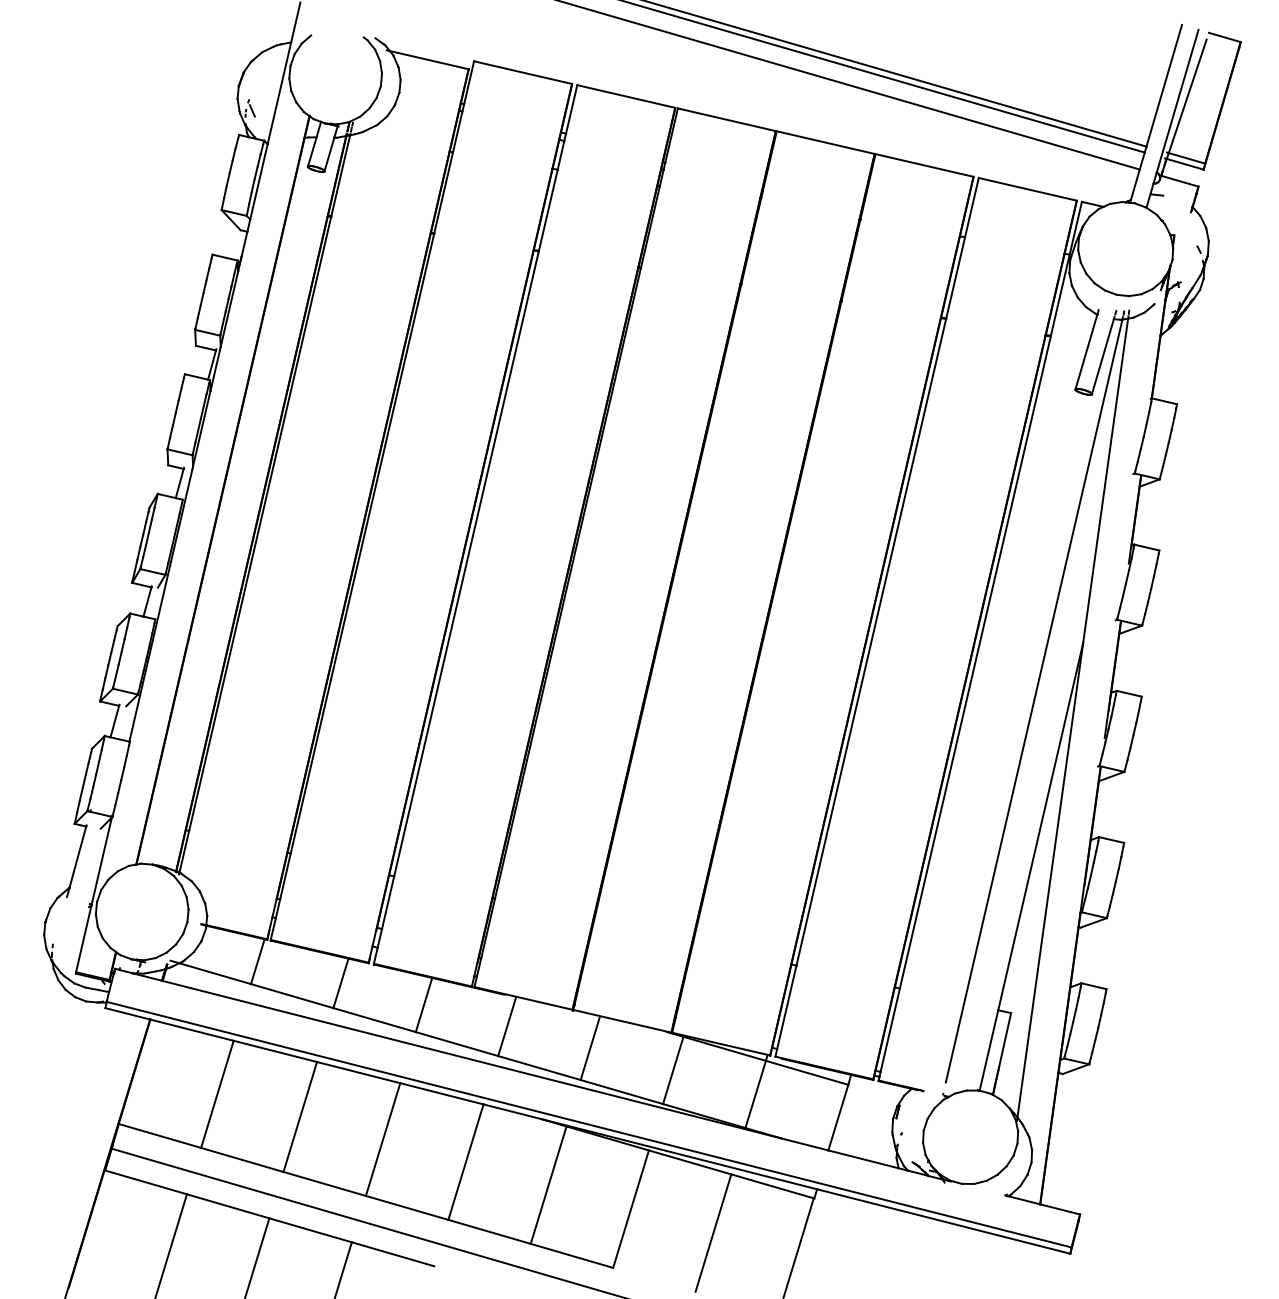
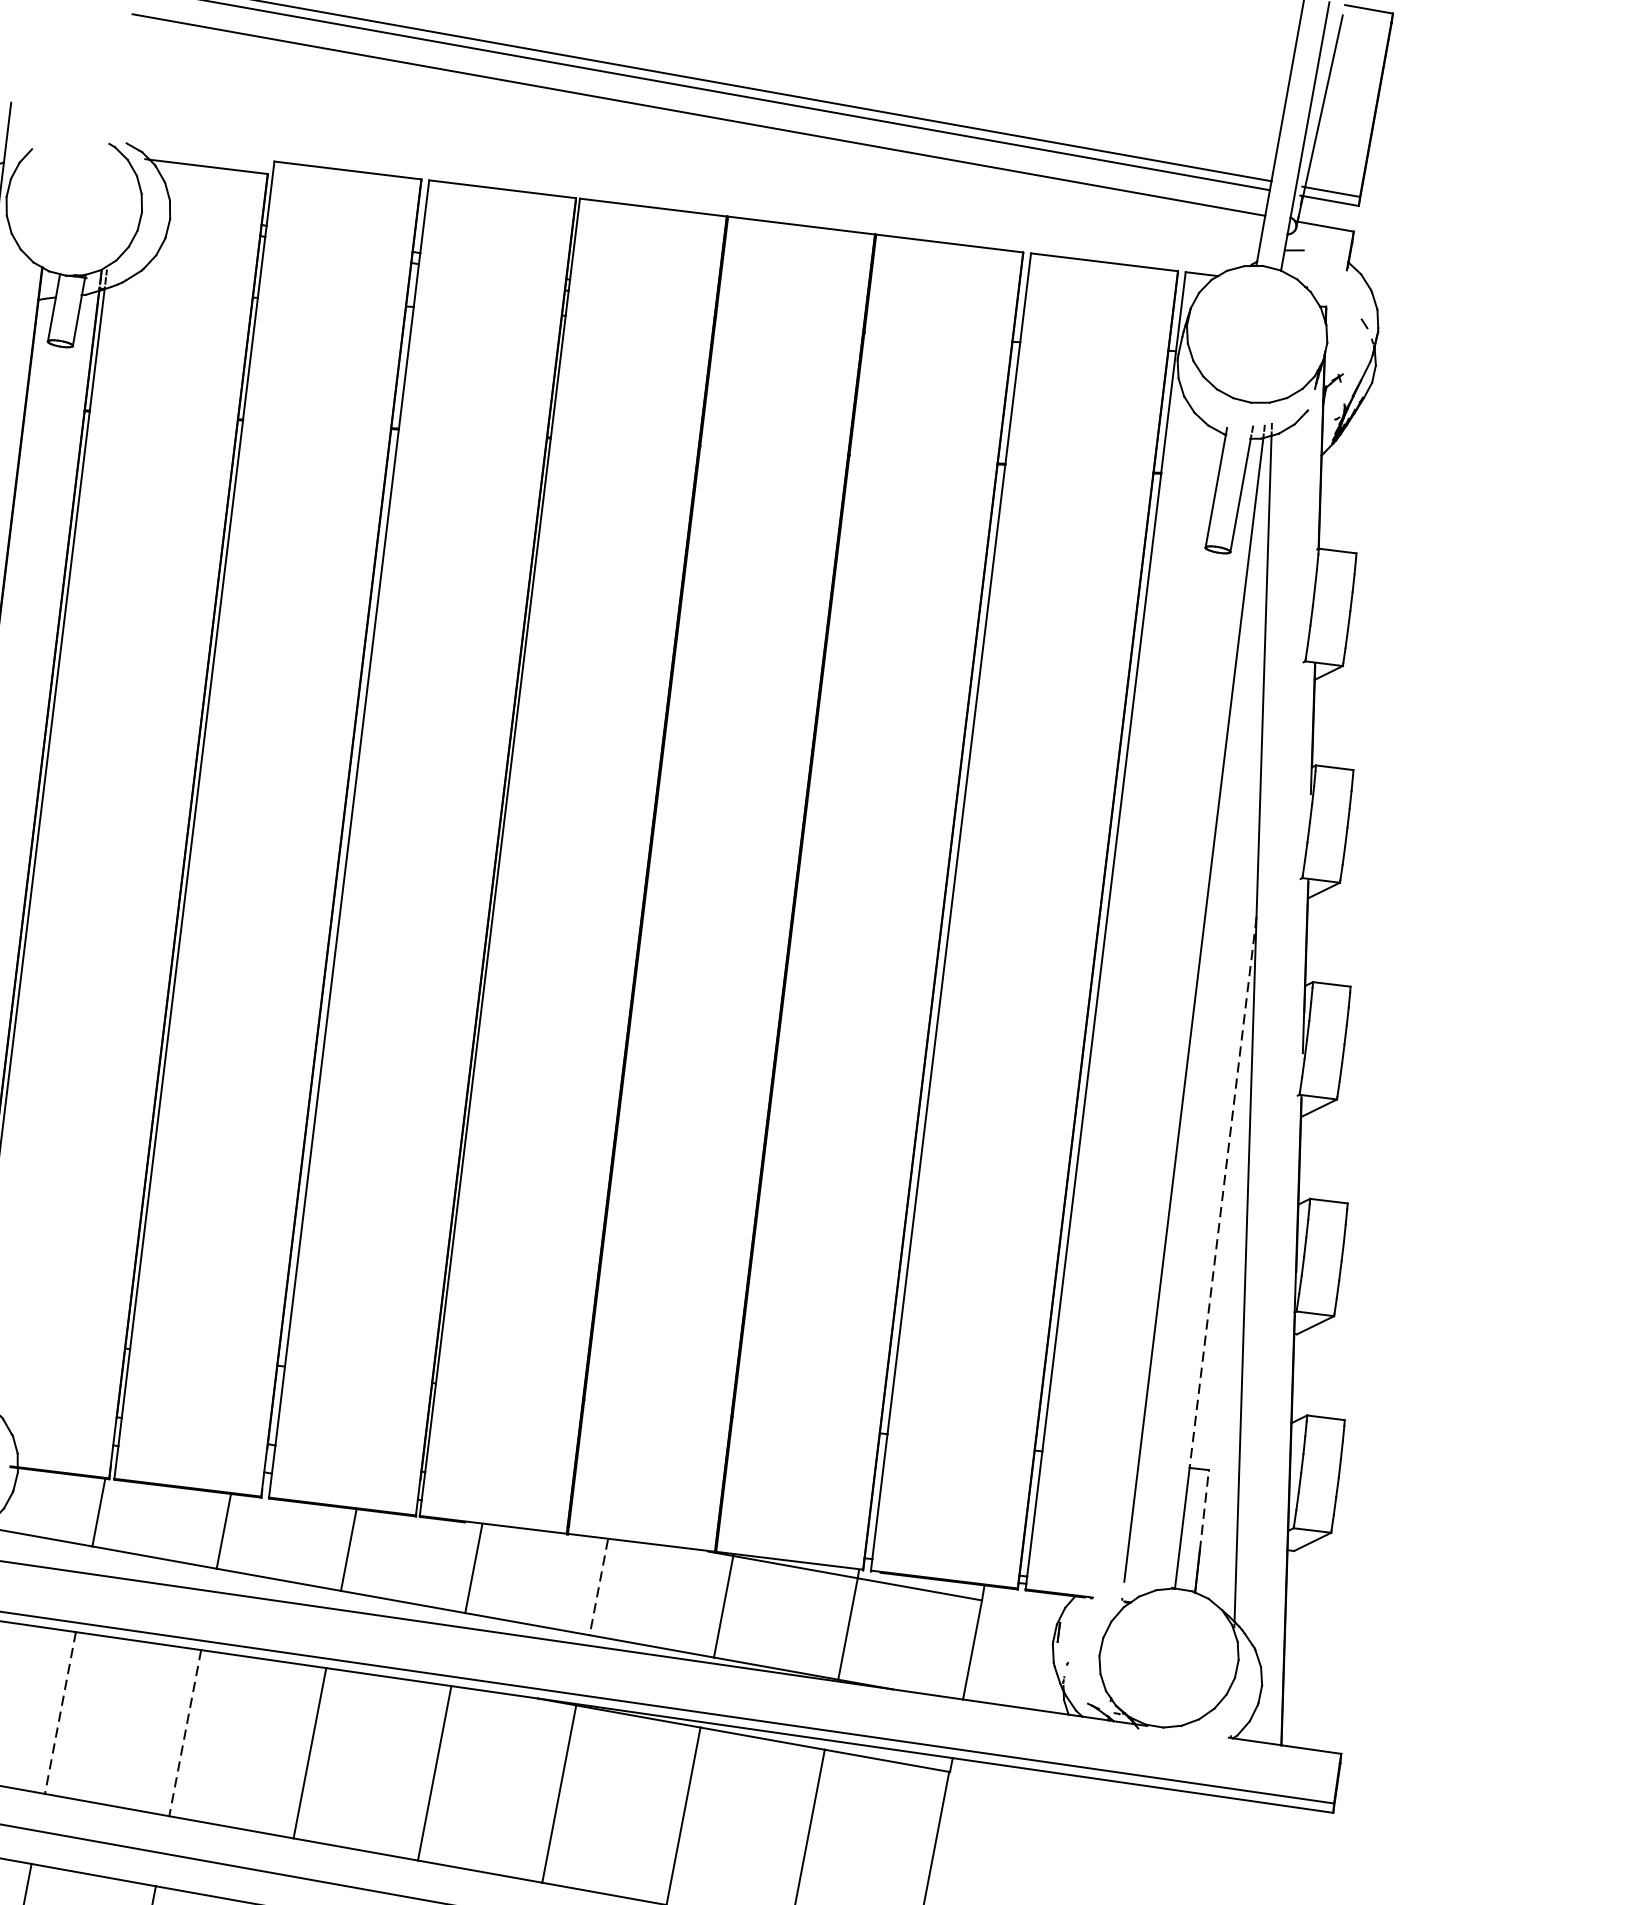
line: (1040, 827) -> (1222, 1193), solid -> dashed
line: (1005, 1039) -> (1204, 1509), solid -> dashed
line: (590, 1048) -> (599, 1587), solid -> dashed
line: (217, 1094) -> (60, 1713), solid -> dashed
line: (300, 1117) -> (185, 1733), solid -> dashed

